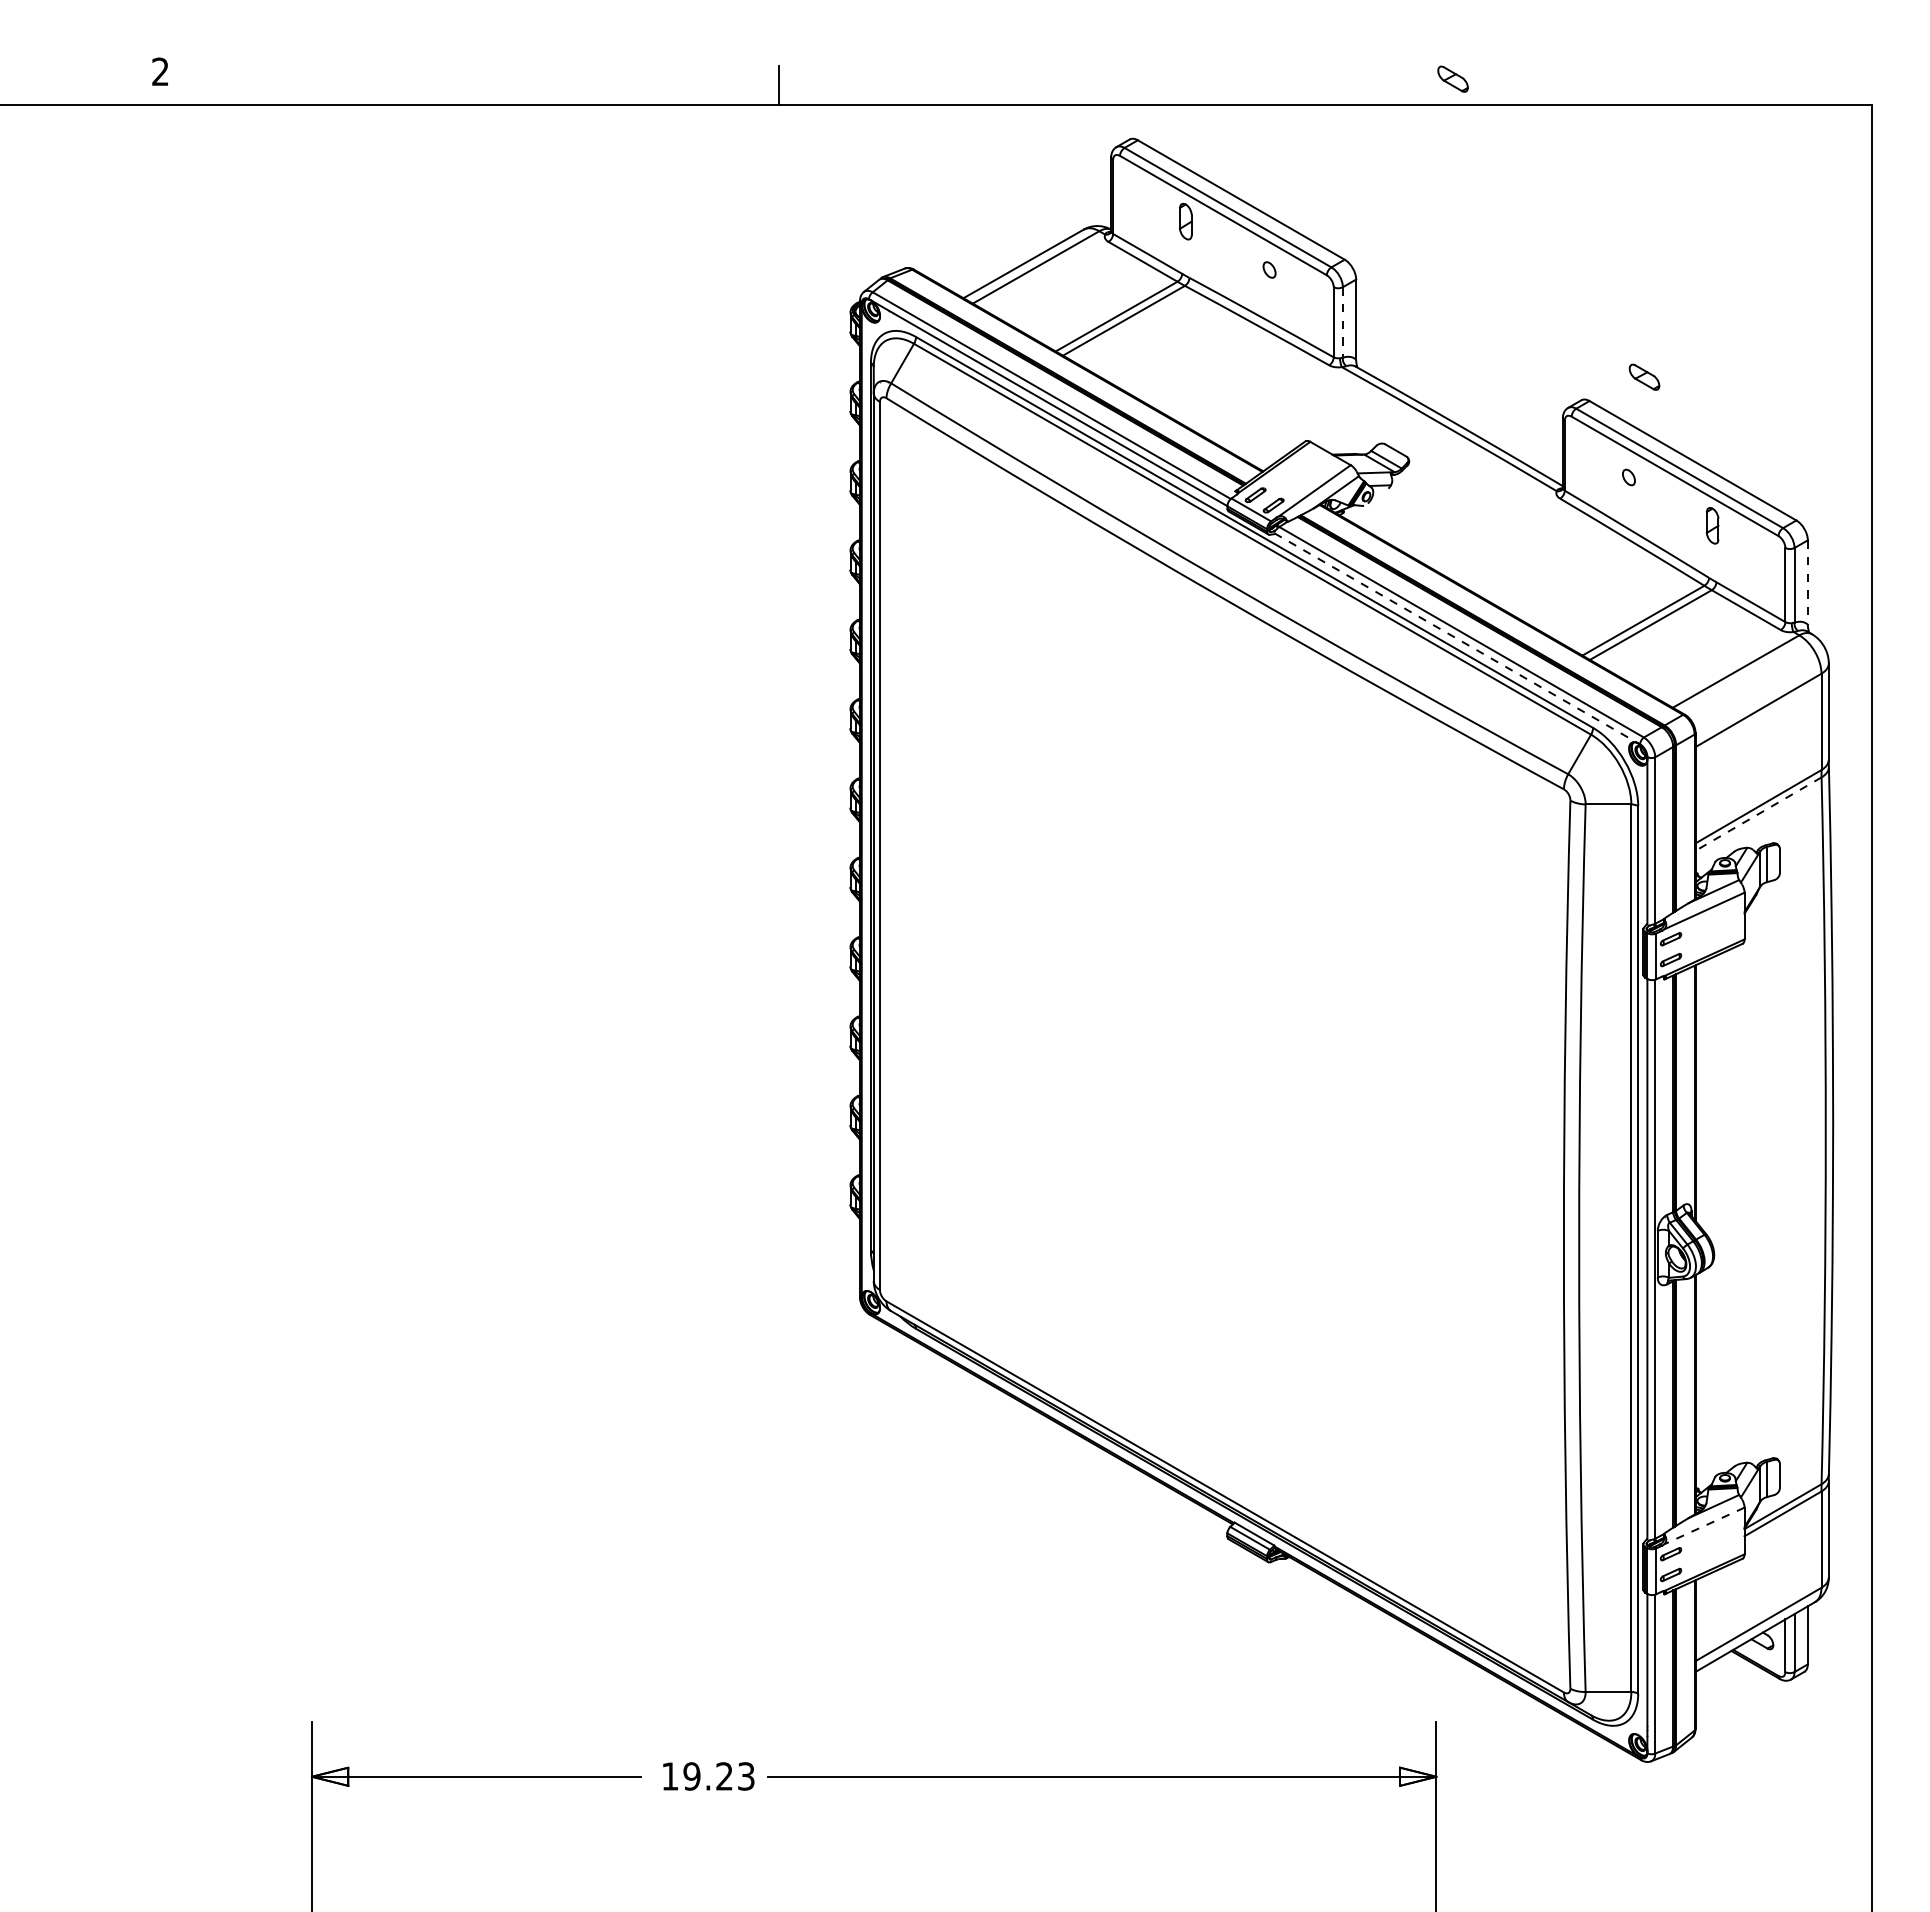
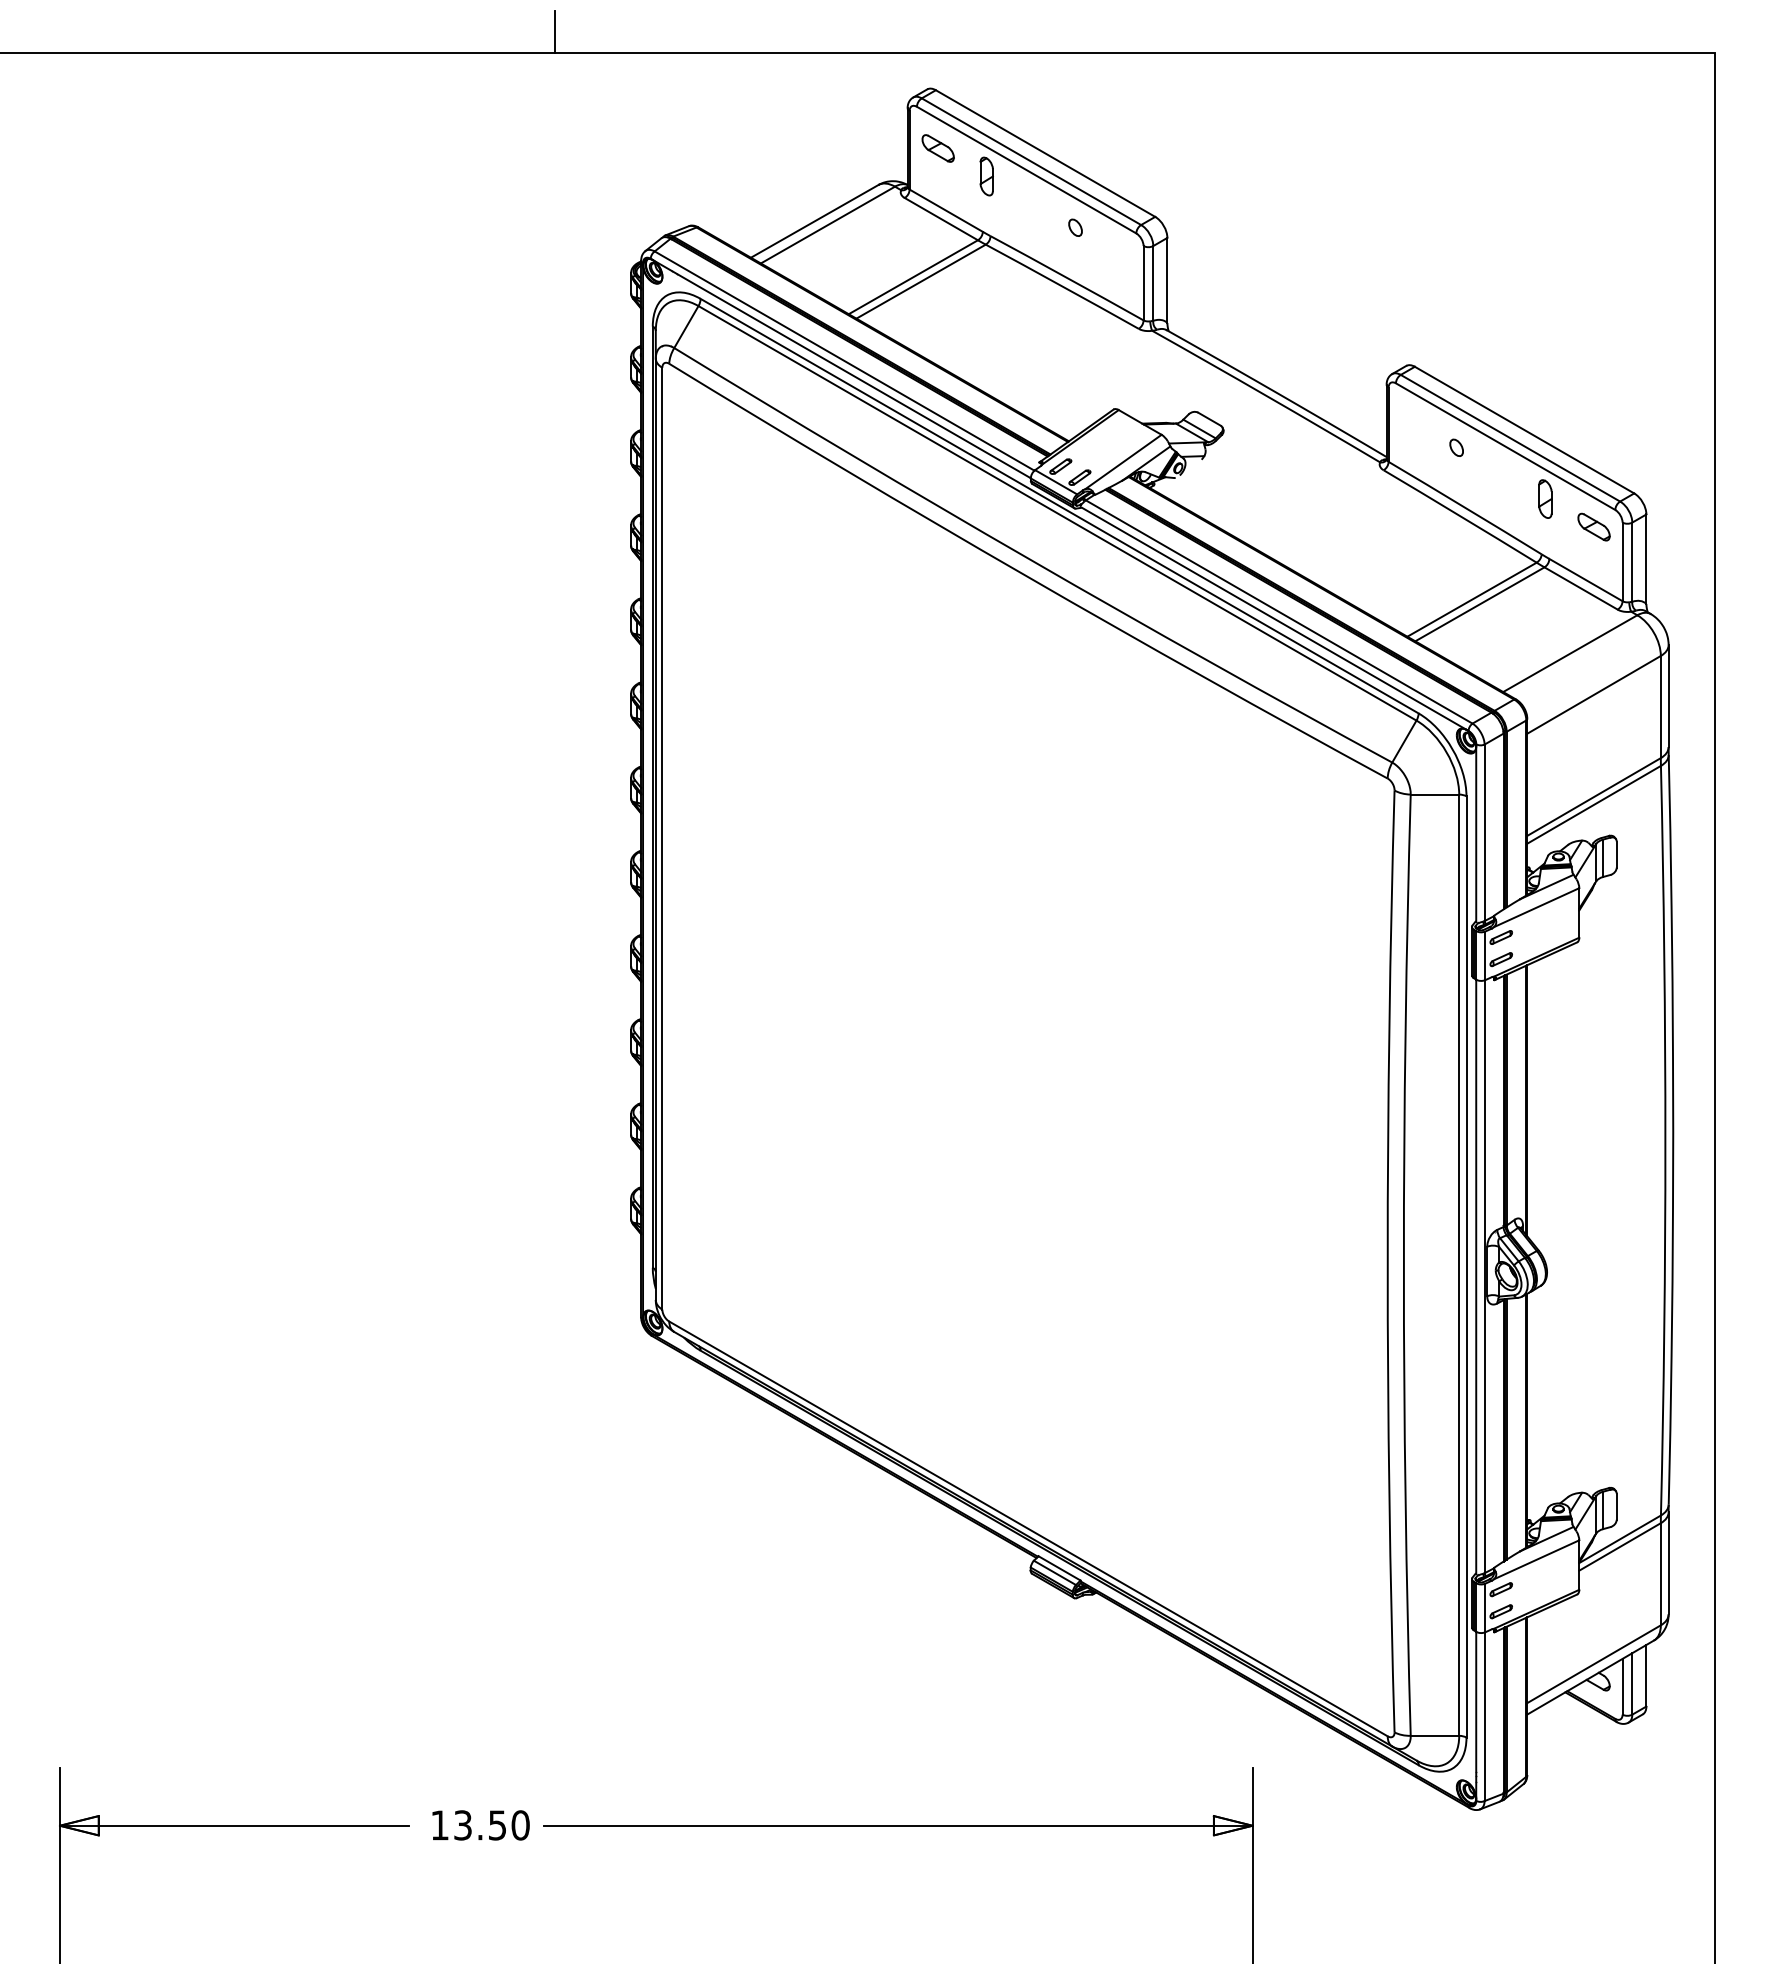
part: (1452, 78) -> (937, 147), moved
line: (1342, 322) -> (1152, 283), dashed -> solid
part: (1644, 376) -> (1594, 526), moved
line: (1807, 583) -> (1646, 560), dashed -> solid
line: (1456, 638) -> (1273, 618), dashed -> solid
line: (1758, 814) -> (1594, 805), dashed -> solid
line: (1703, 1526) -> (1535, 1560), dashed -> solid
text: (718, 1776) -> (491, 1825), 19.23 -> 13.50

